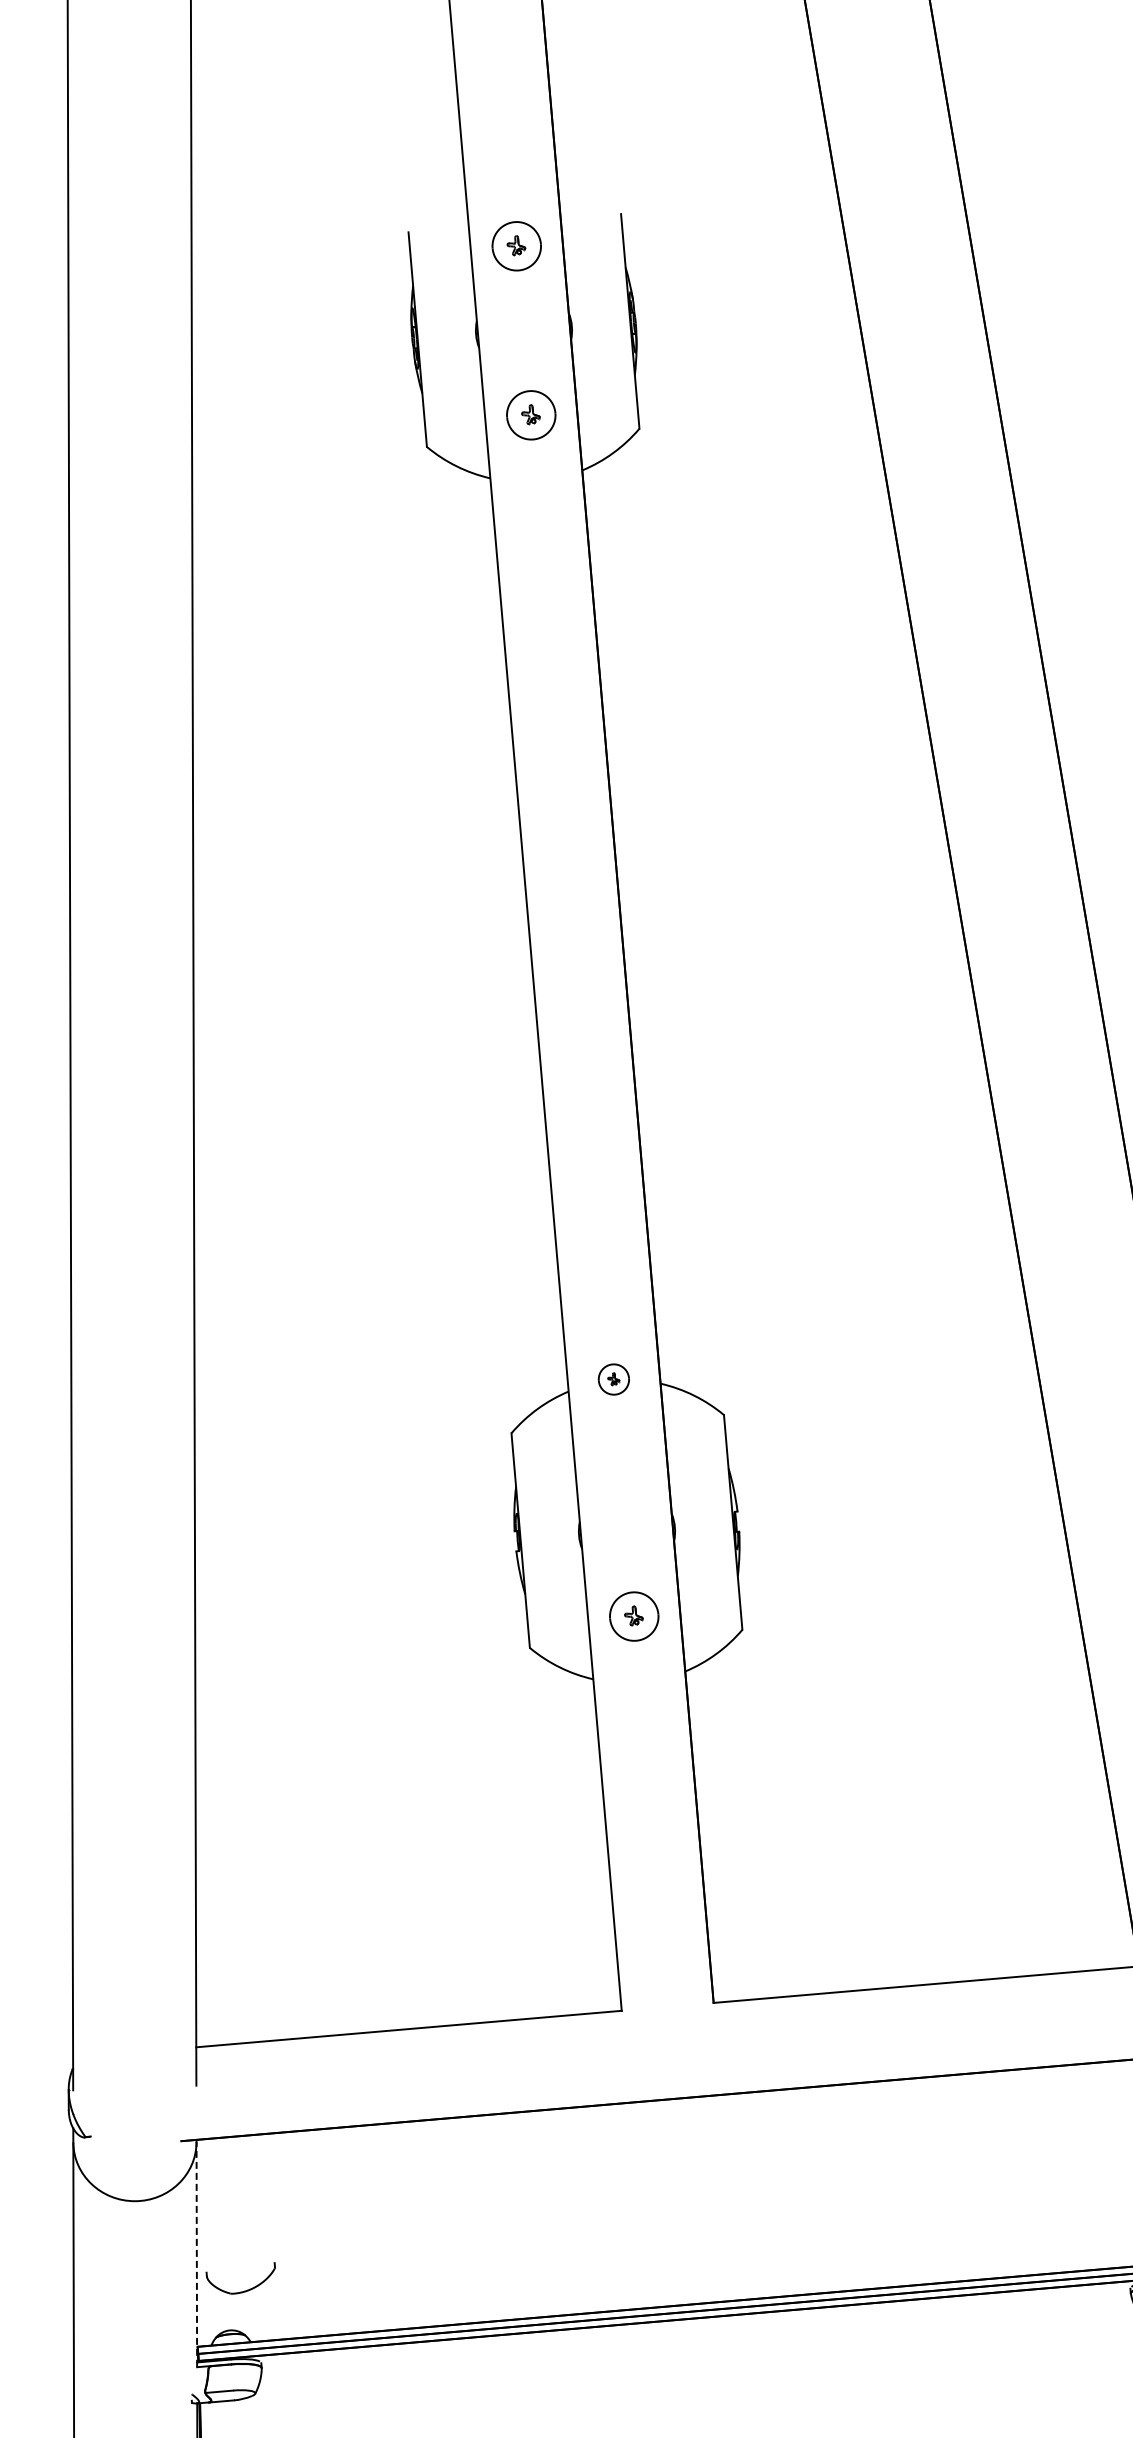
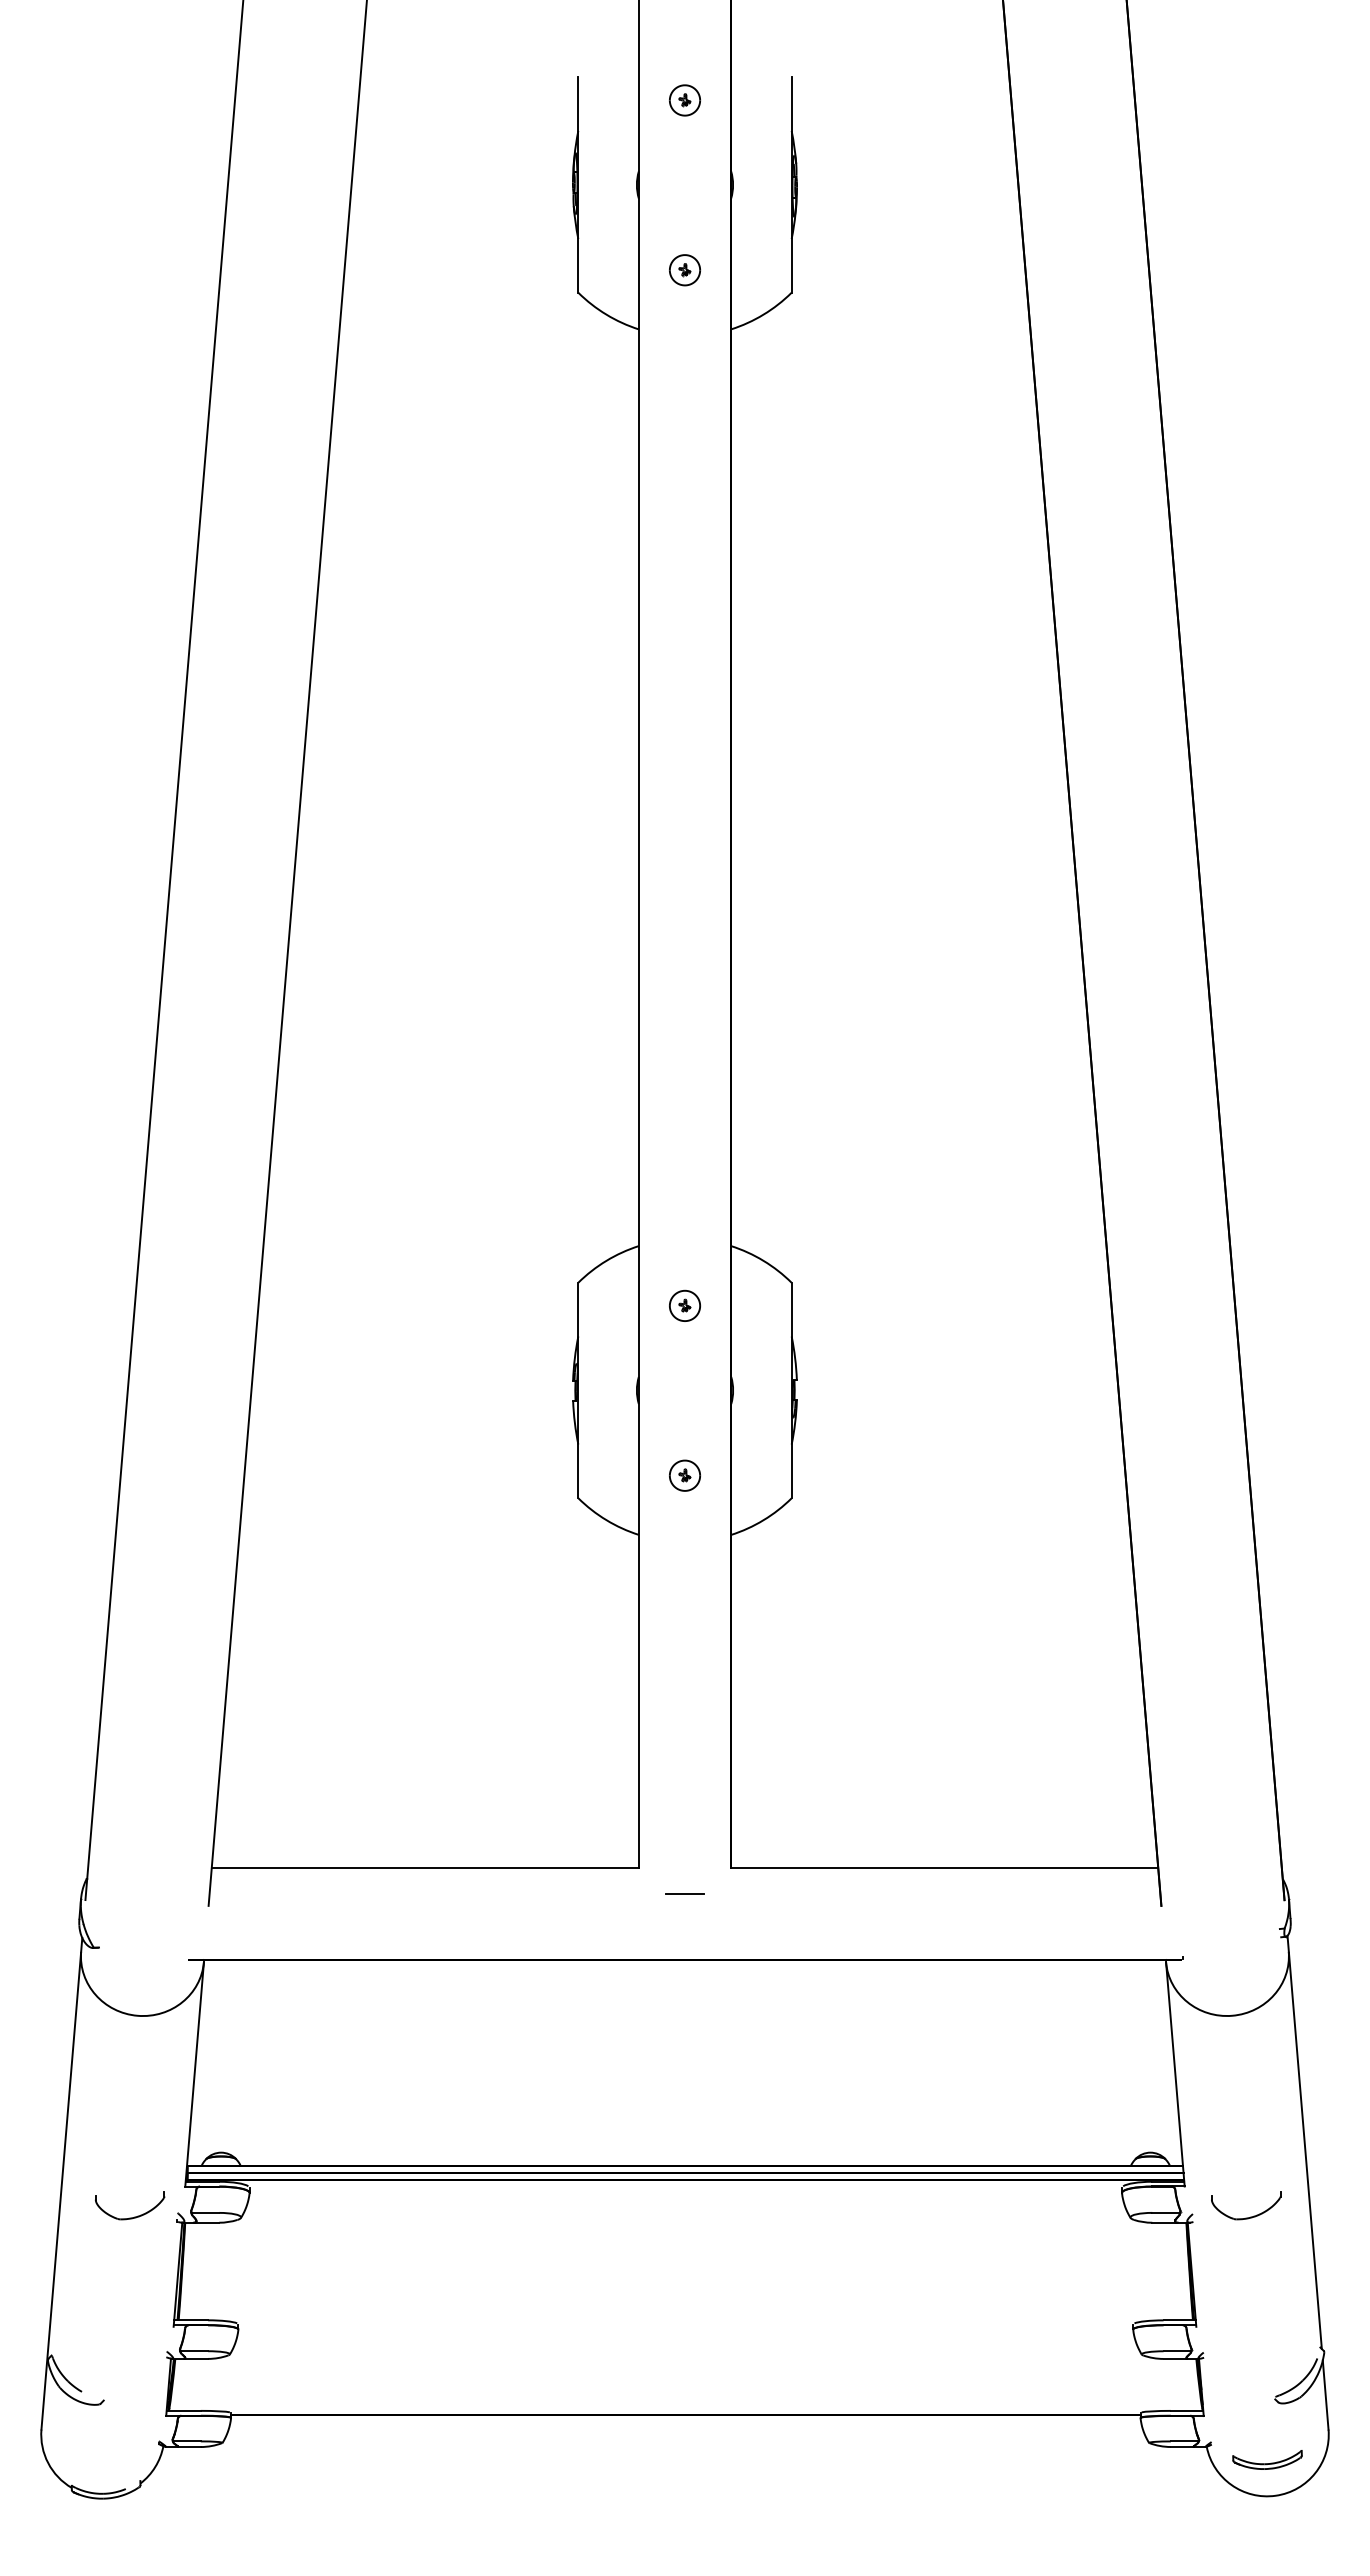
part: (516, 246) -> (684, 100), size x0.62
part: (530, 415) -> (684, 270), size x0.62
part: (613, 1379) -> (684, 1305), moved
part: (633, 1616) -> (684, 1475), size x0.62
line: (669, 2033) -> (684, 1894), added
line: (196, 2253) -> (194, 2073), dashed -> solid
part: (246, 2289) -> (134, 2216), moved

